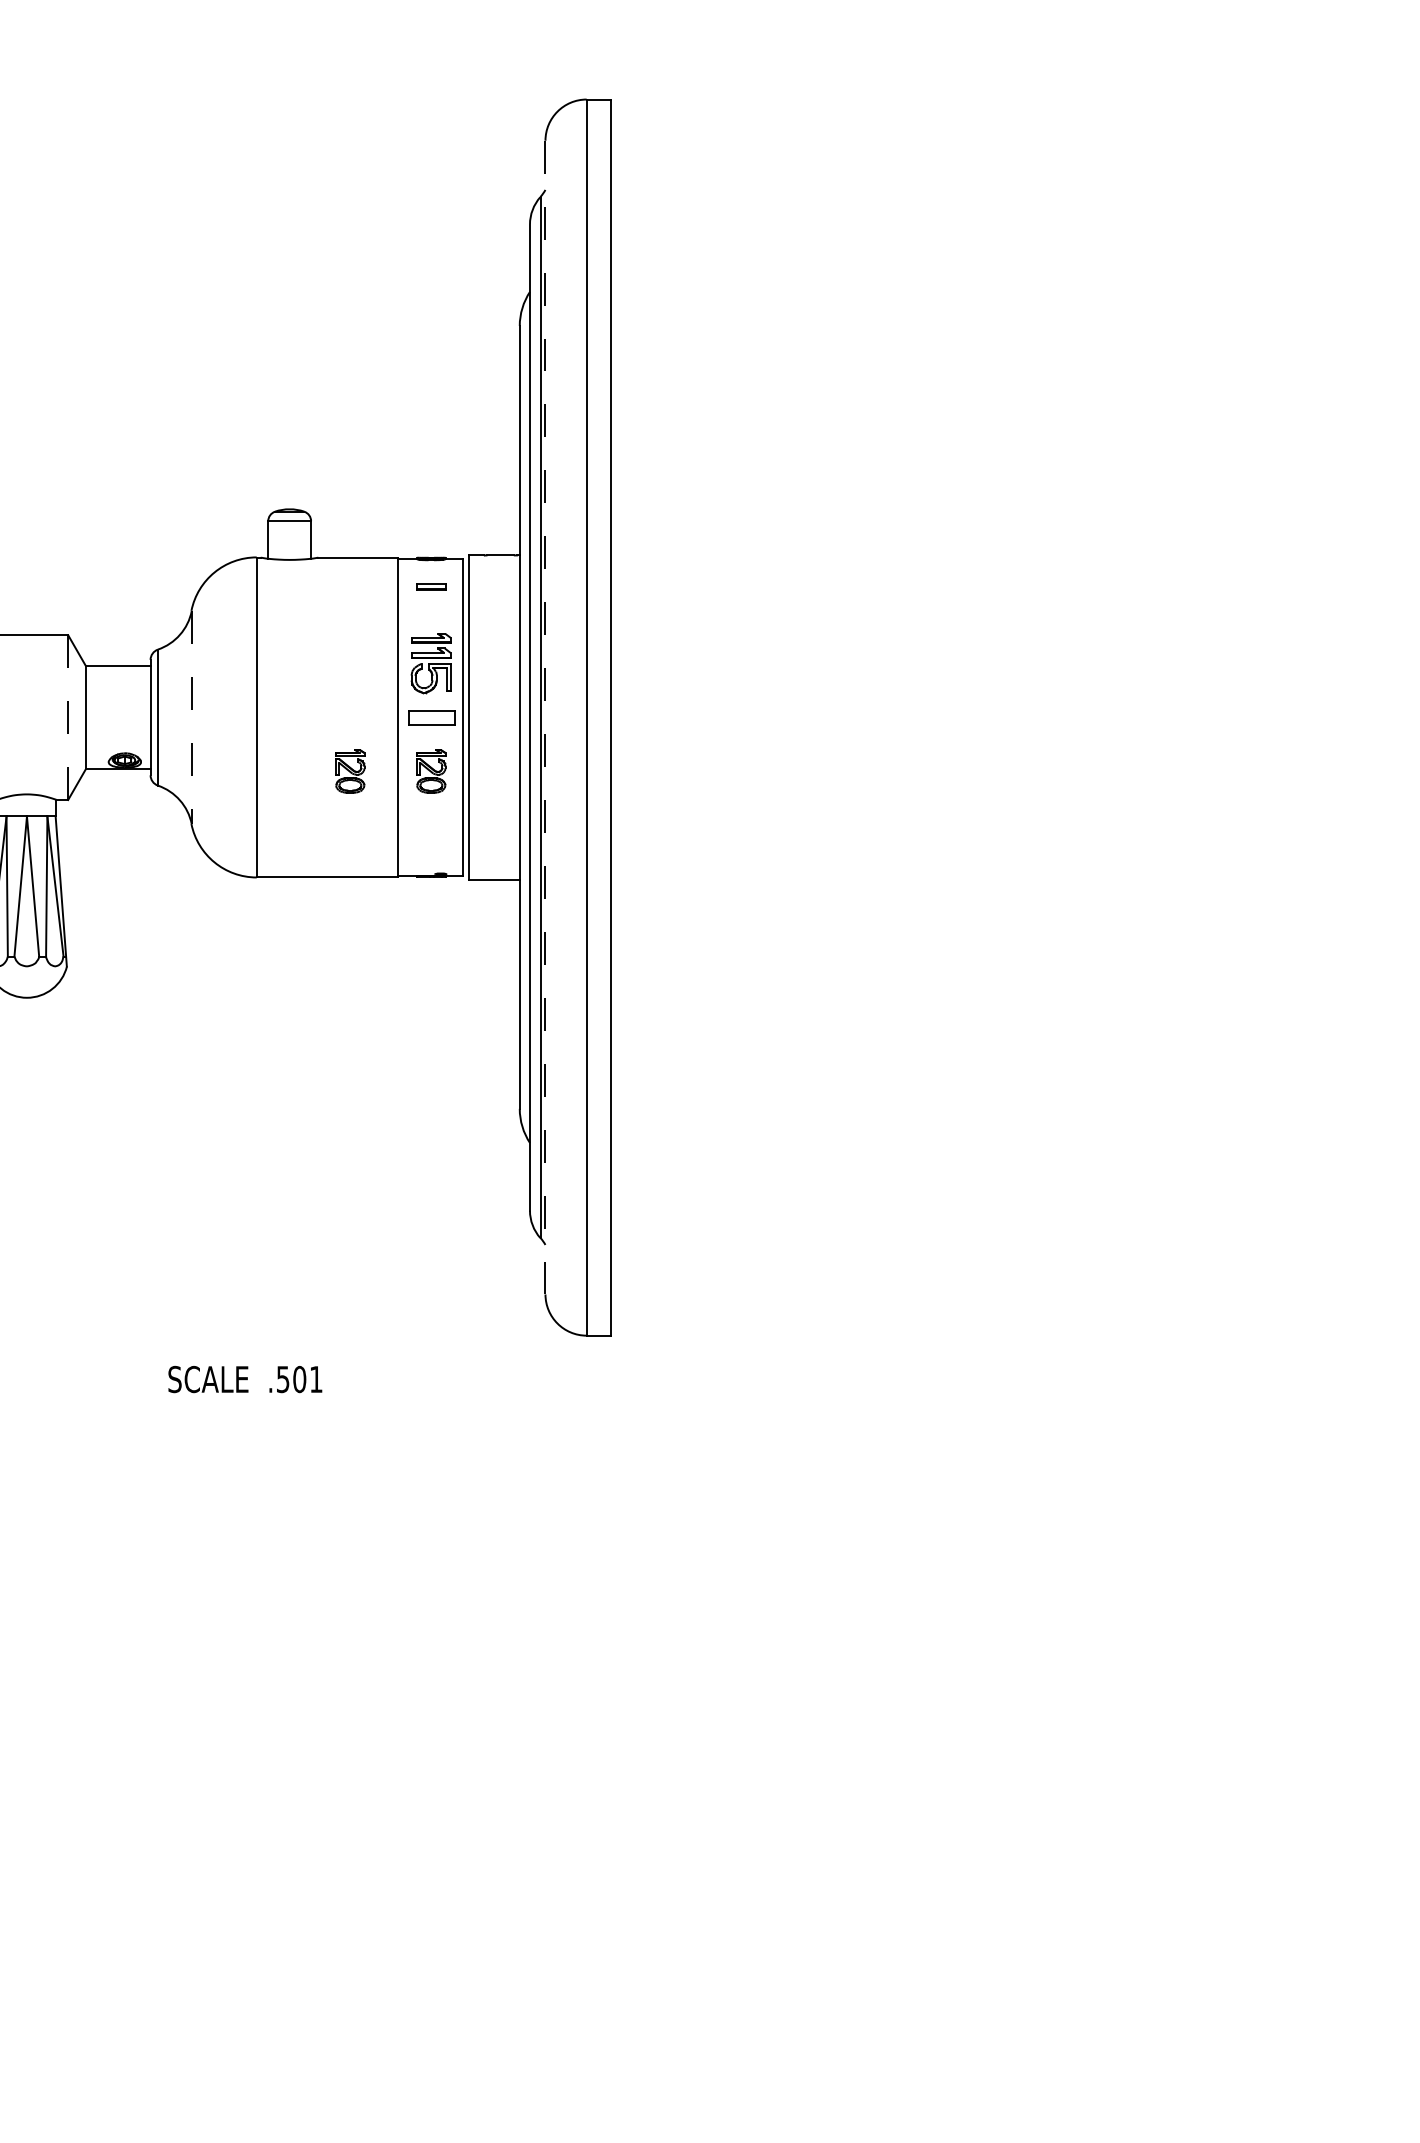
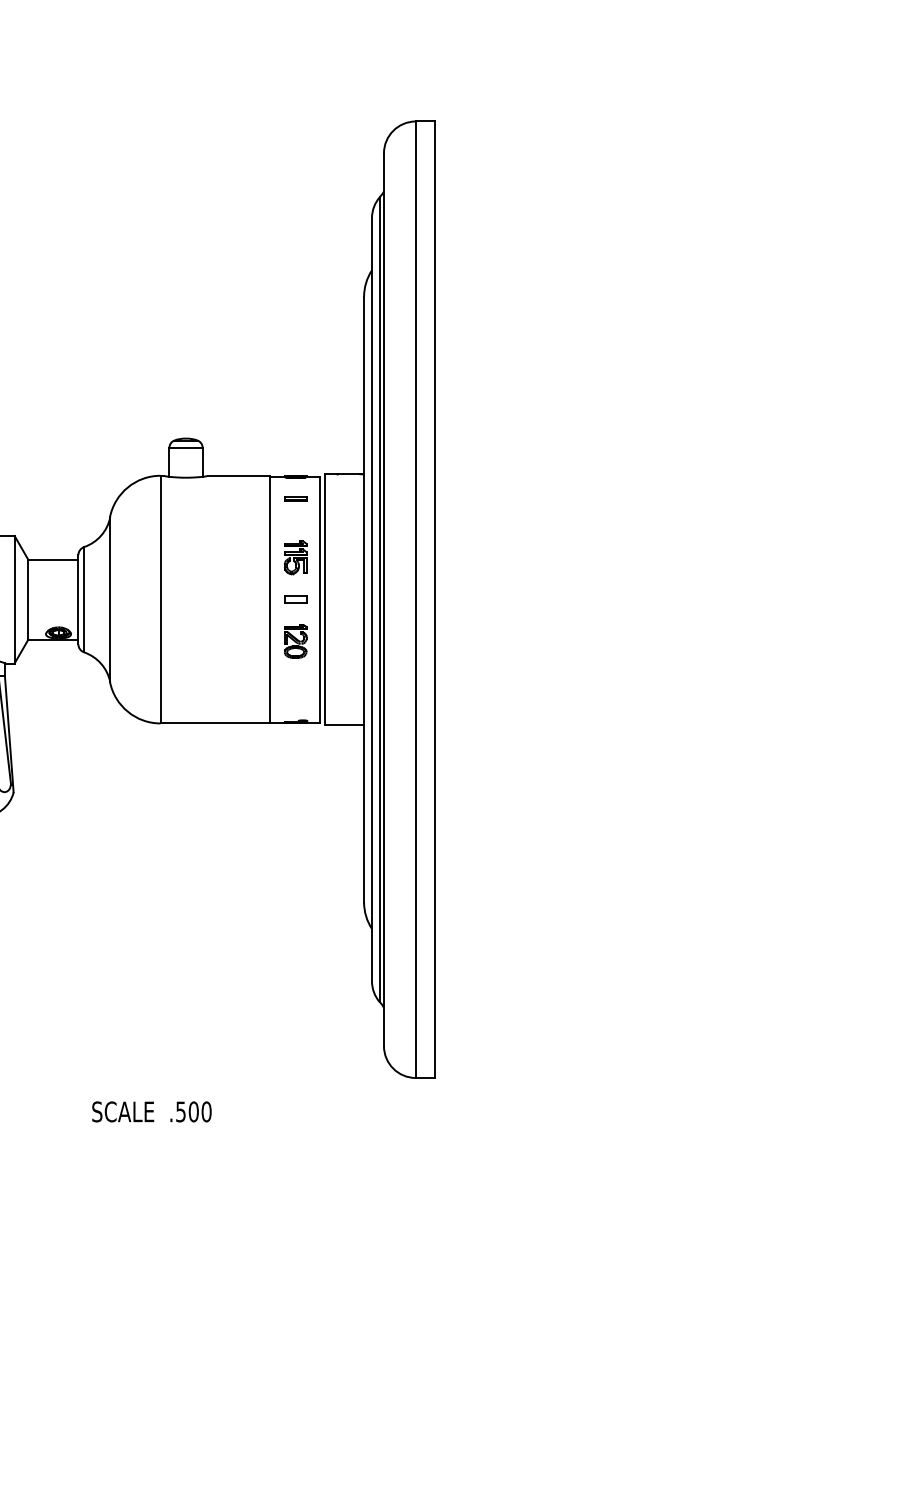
part: (431, 663) -> (295, 557), size x0.71
part: (431, 717) -> (295, 599), size x0.62
line: (545, 717) -> (383, 599), dashed -> solid
line: (68, 718) -> (14, 600), dashed -> solid
line: (191, 718) -> (110, 600), dashed -> solid
part: (350, 771) -> (233, 641), removed
text: (315, 1379) -> (206, 1111), .501 -> .500

